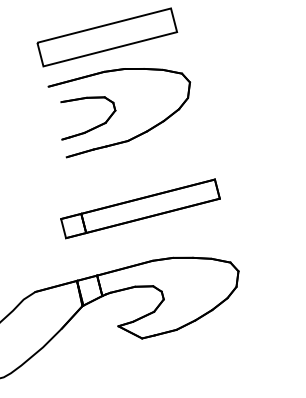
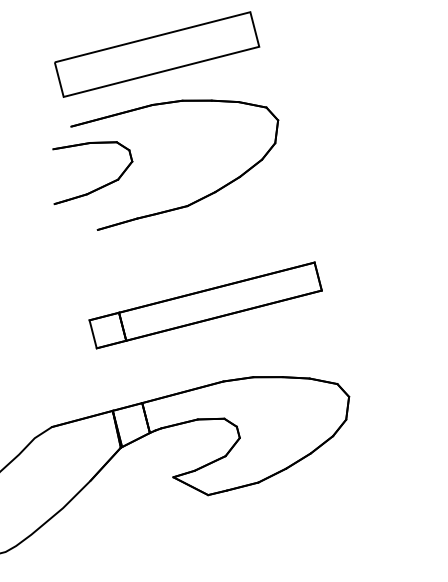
part: (93, 127) -> (100, 186), moved

